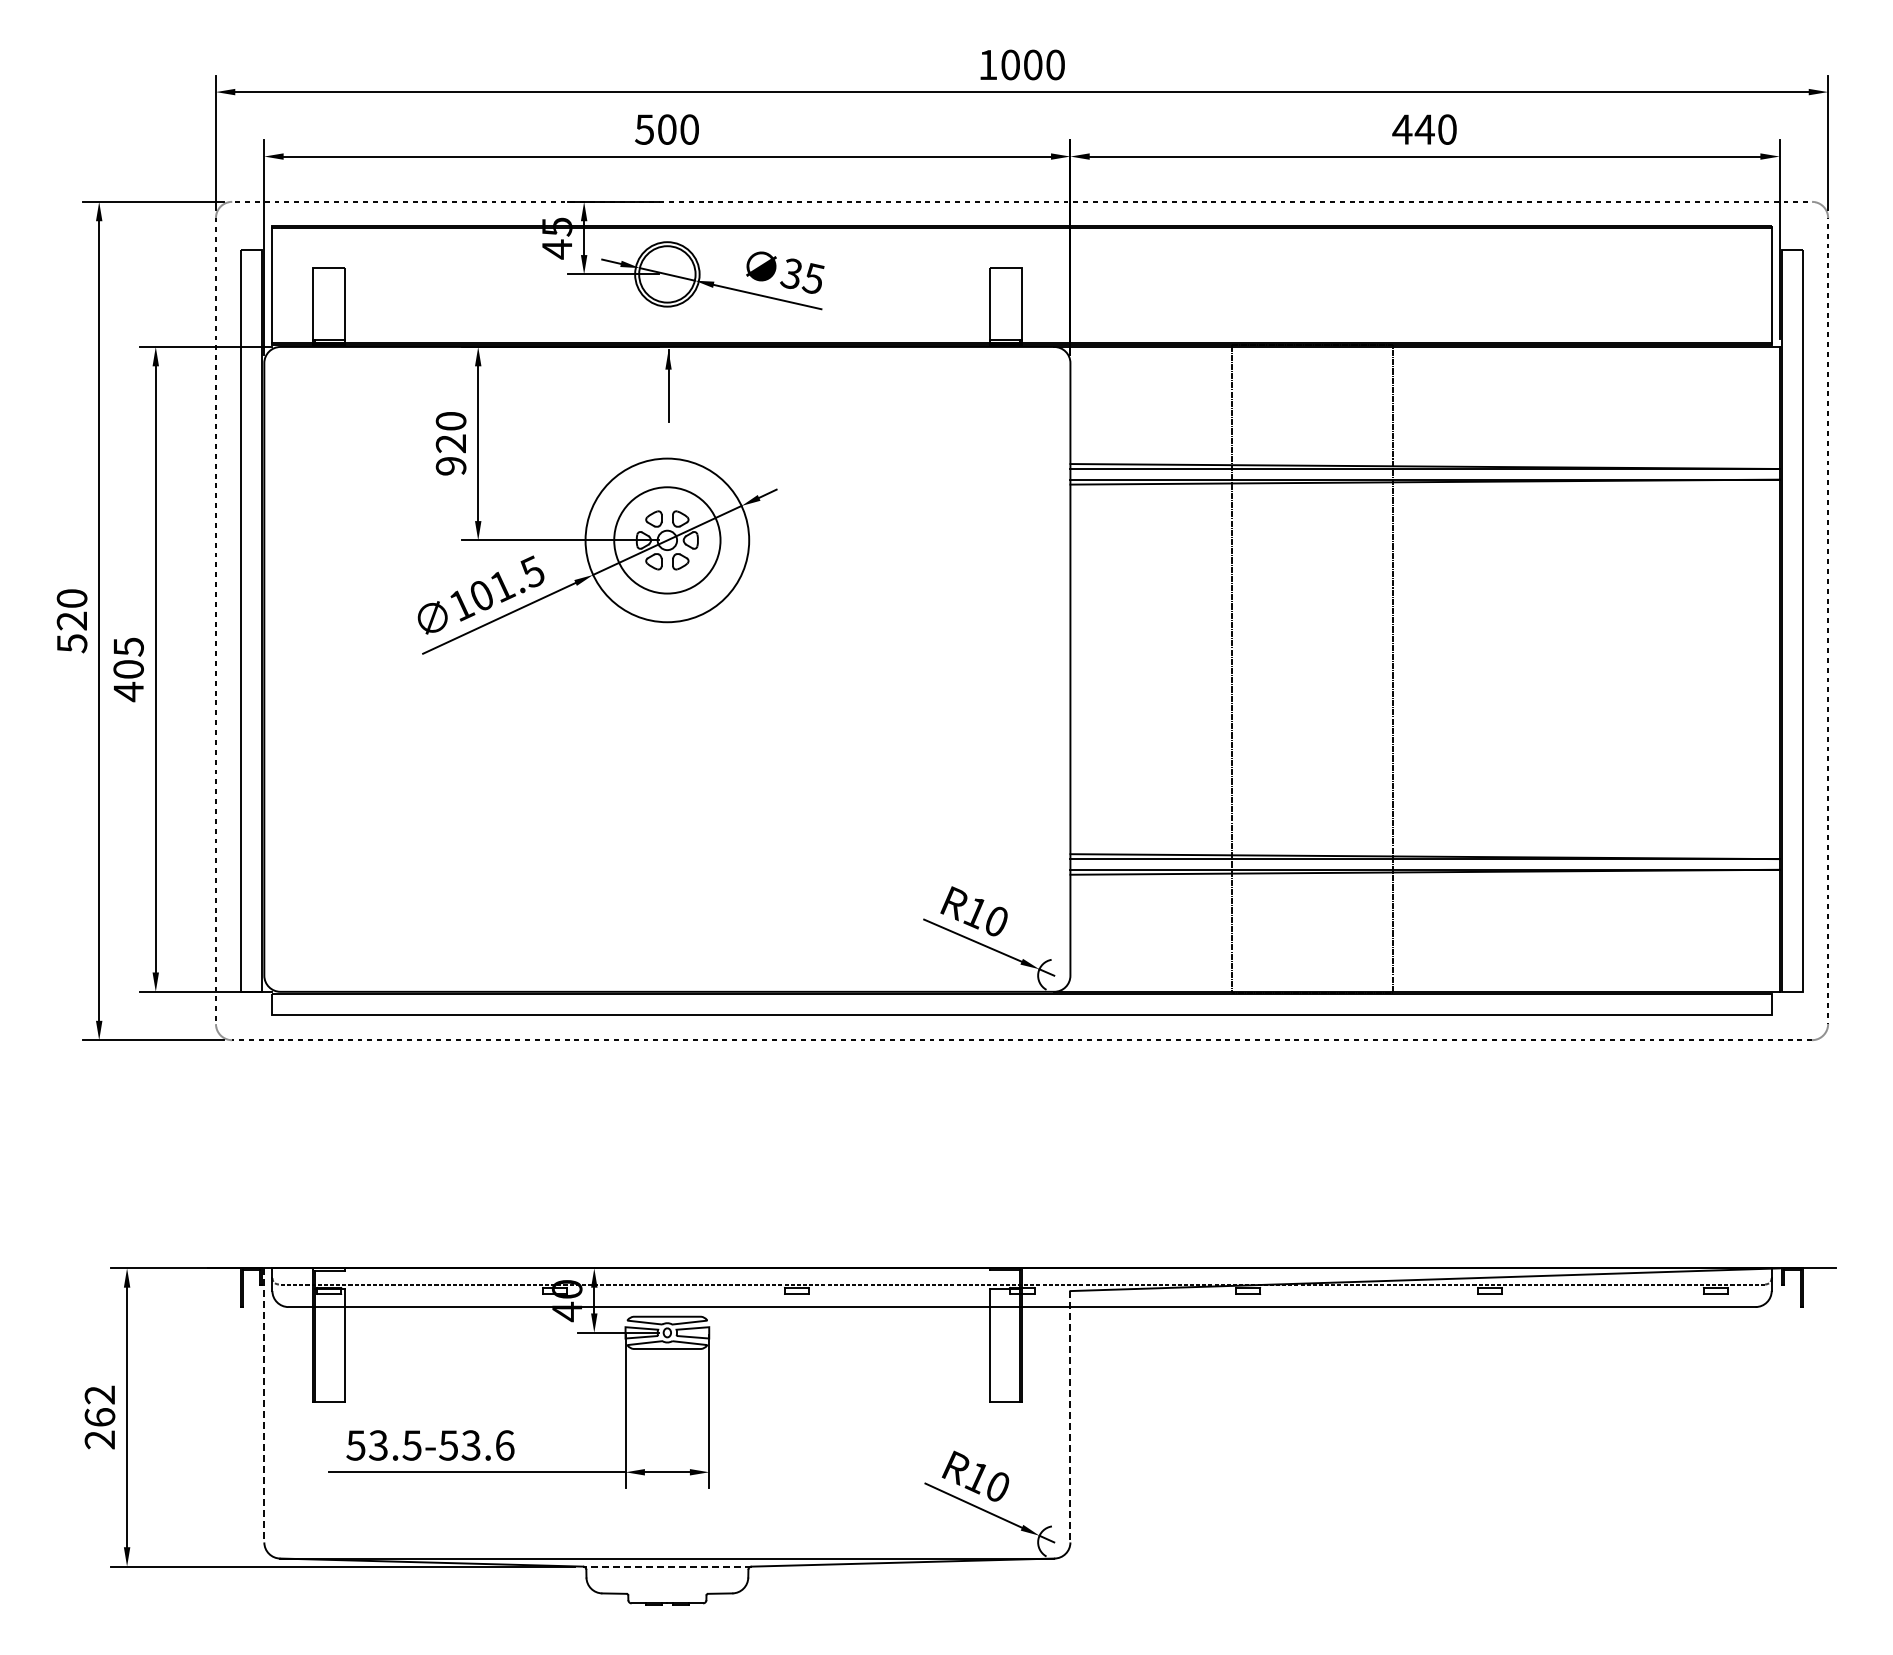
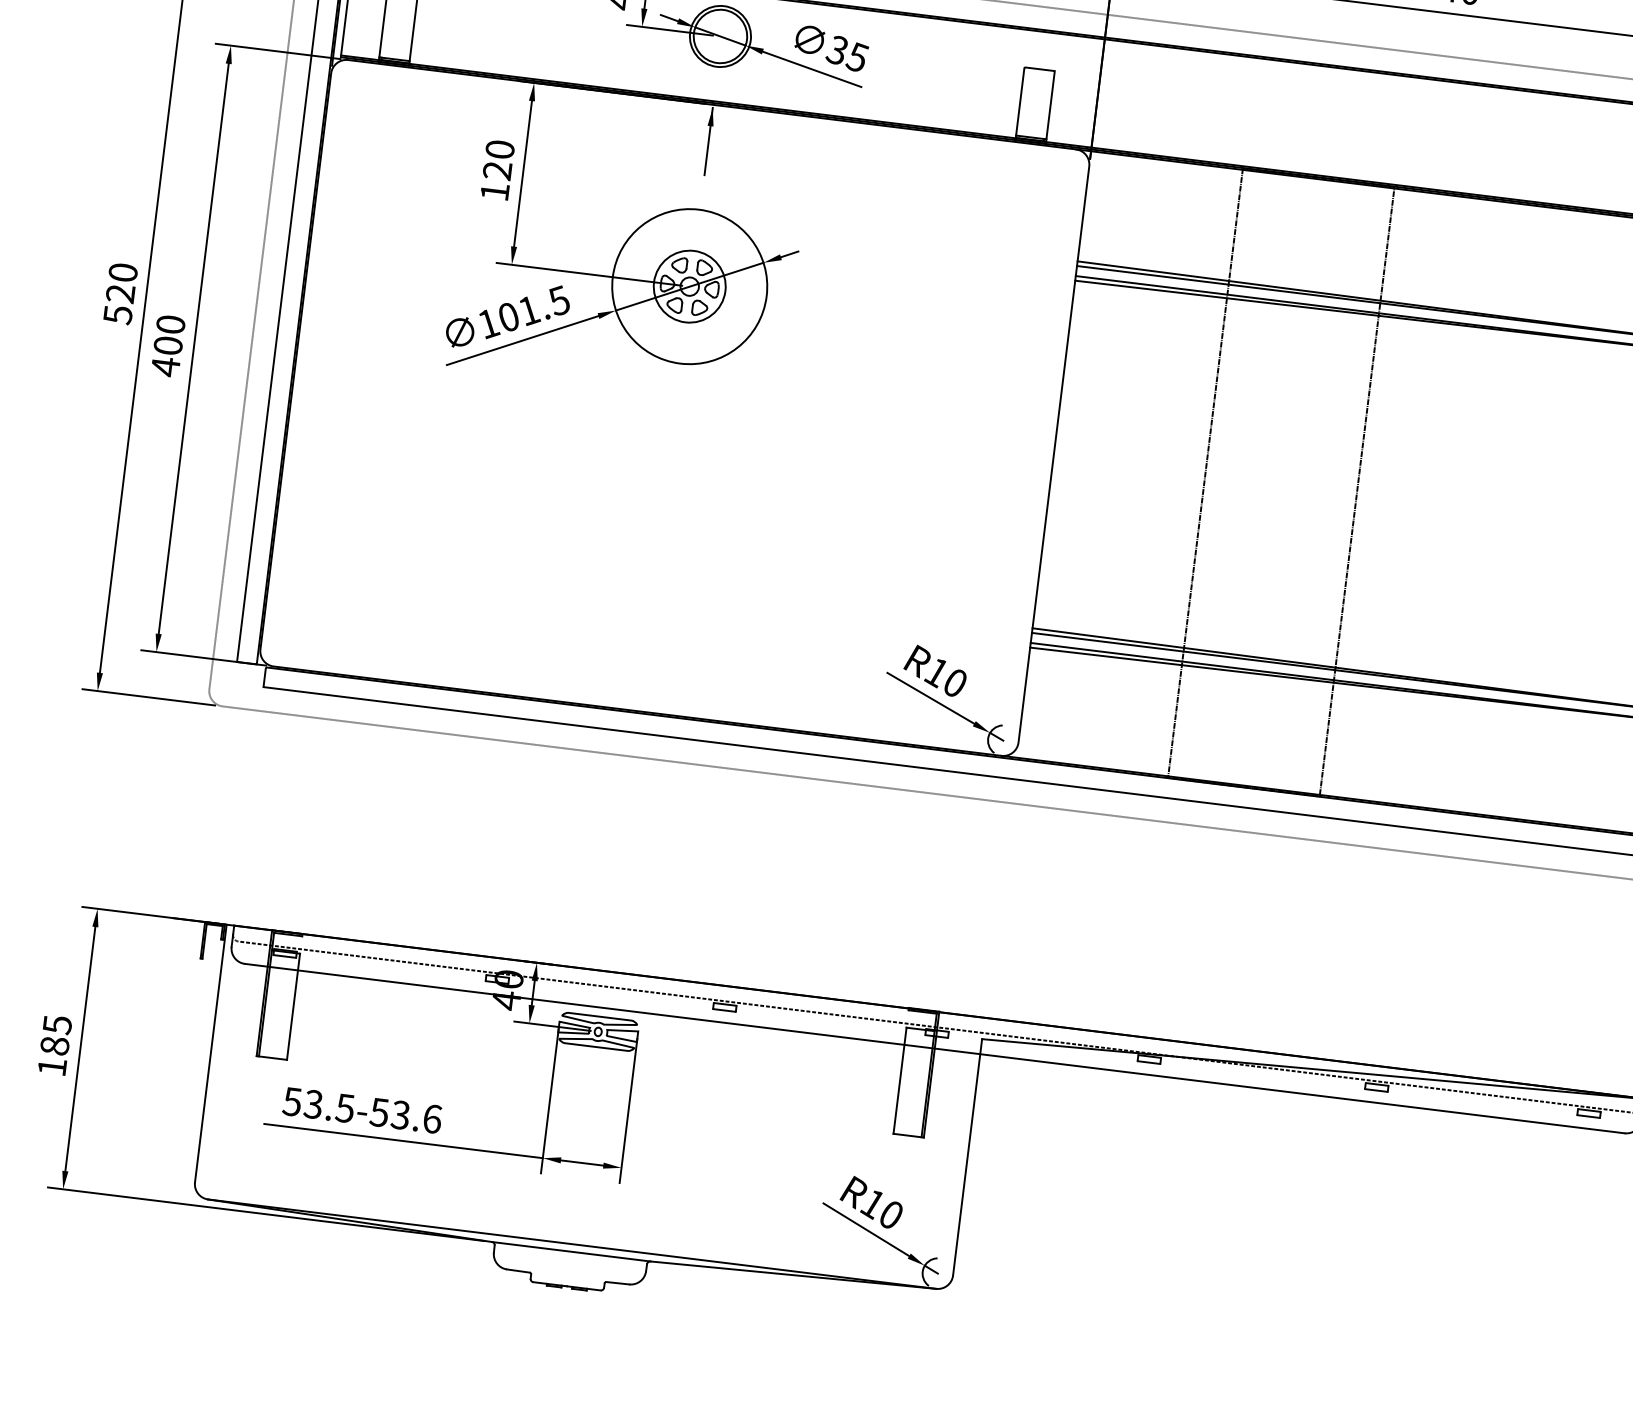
text: (450, 466) -> (494, 192), 920 -> 120
circle: (667, 540) -> (689, 286), size x0.71
text: (128, 646) -> (170, 324), 405 -> 400
line: (264, 1405) -> (210, 1053), dashed -> solid
line: (1070, 1416) -> (967, 1157), dashed -> solid
text: (99, 1417) -> (54, 1045), 262 -> 185
line: (666, 1566) -> (570, 1251), dashed -> solid

